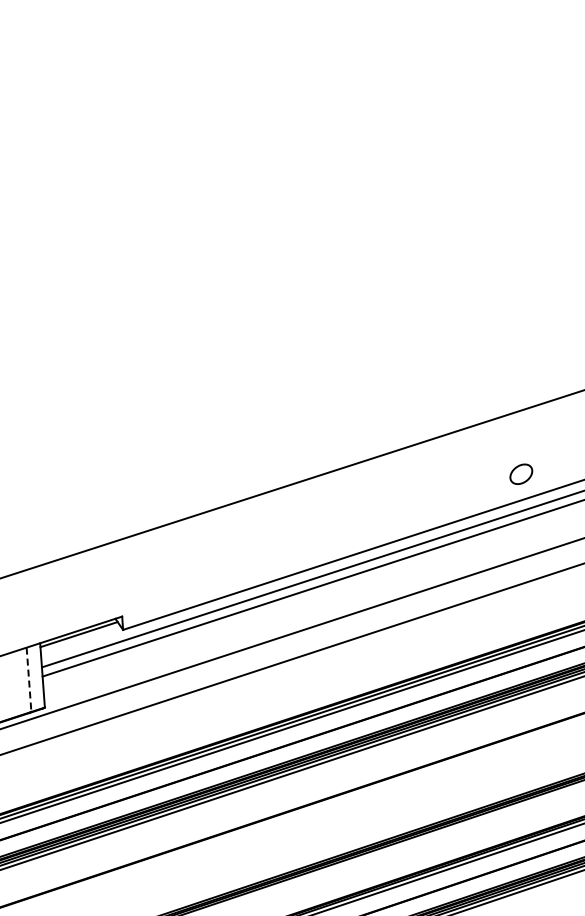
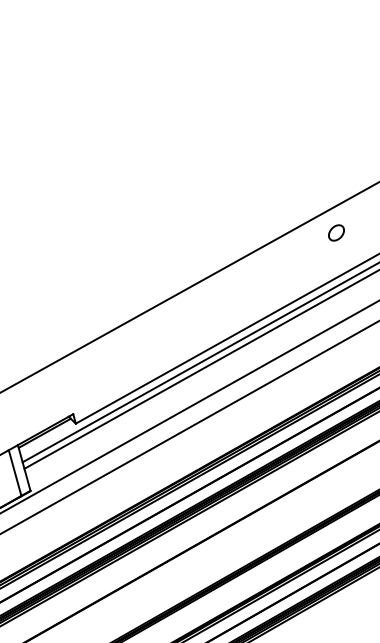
part: (521, 473) -> (336, 232), moved
line: (29, 680) -> (15, 473), dashed -> solid

